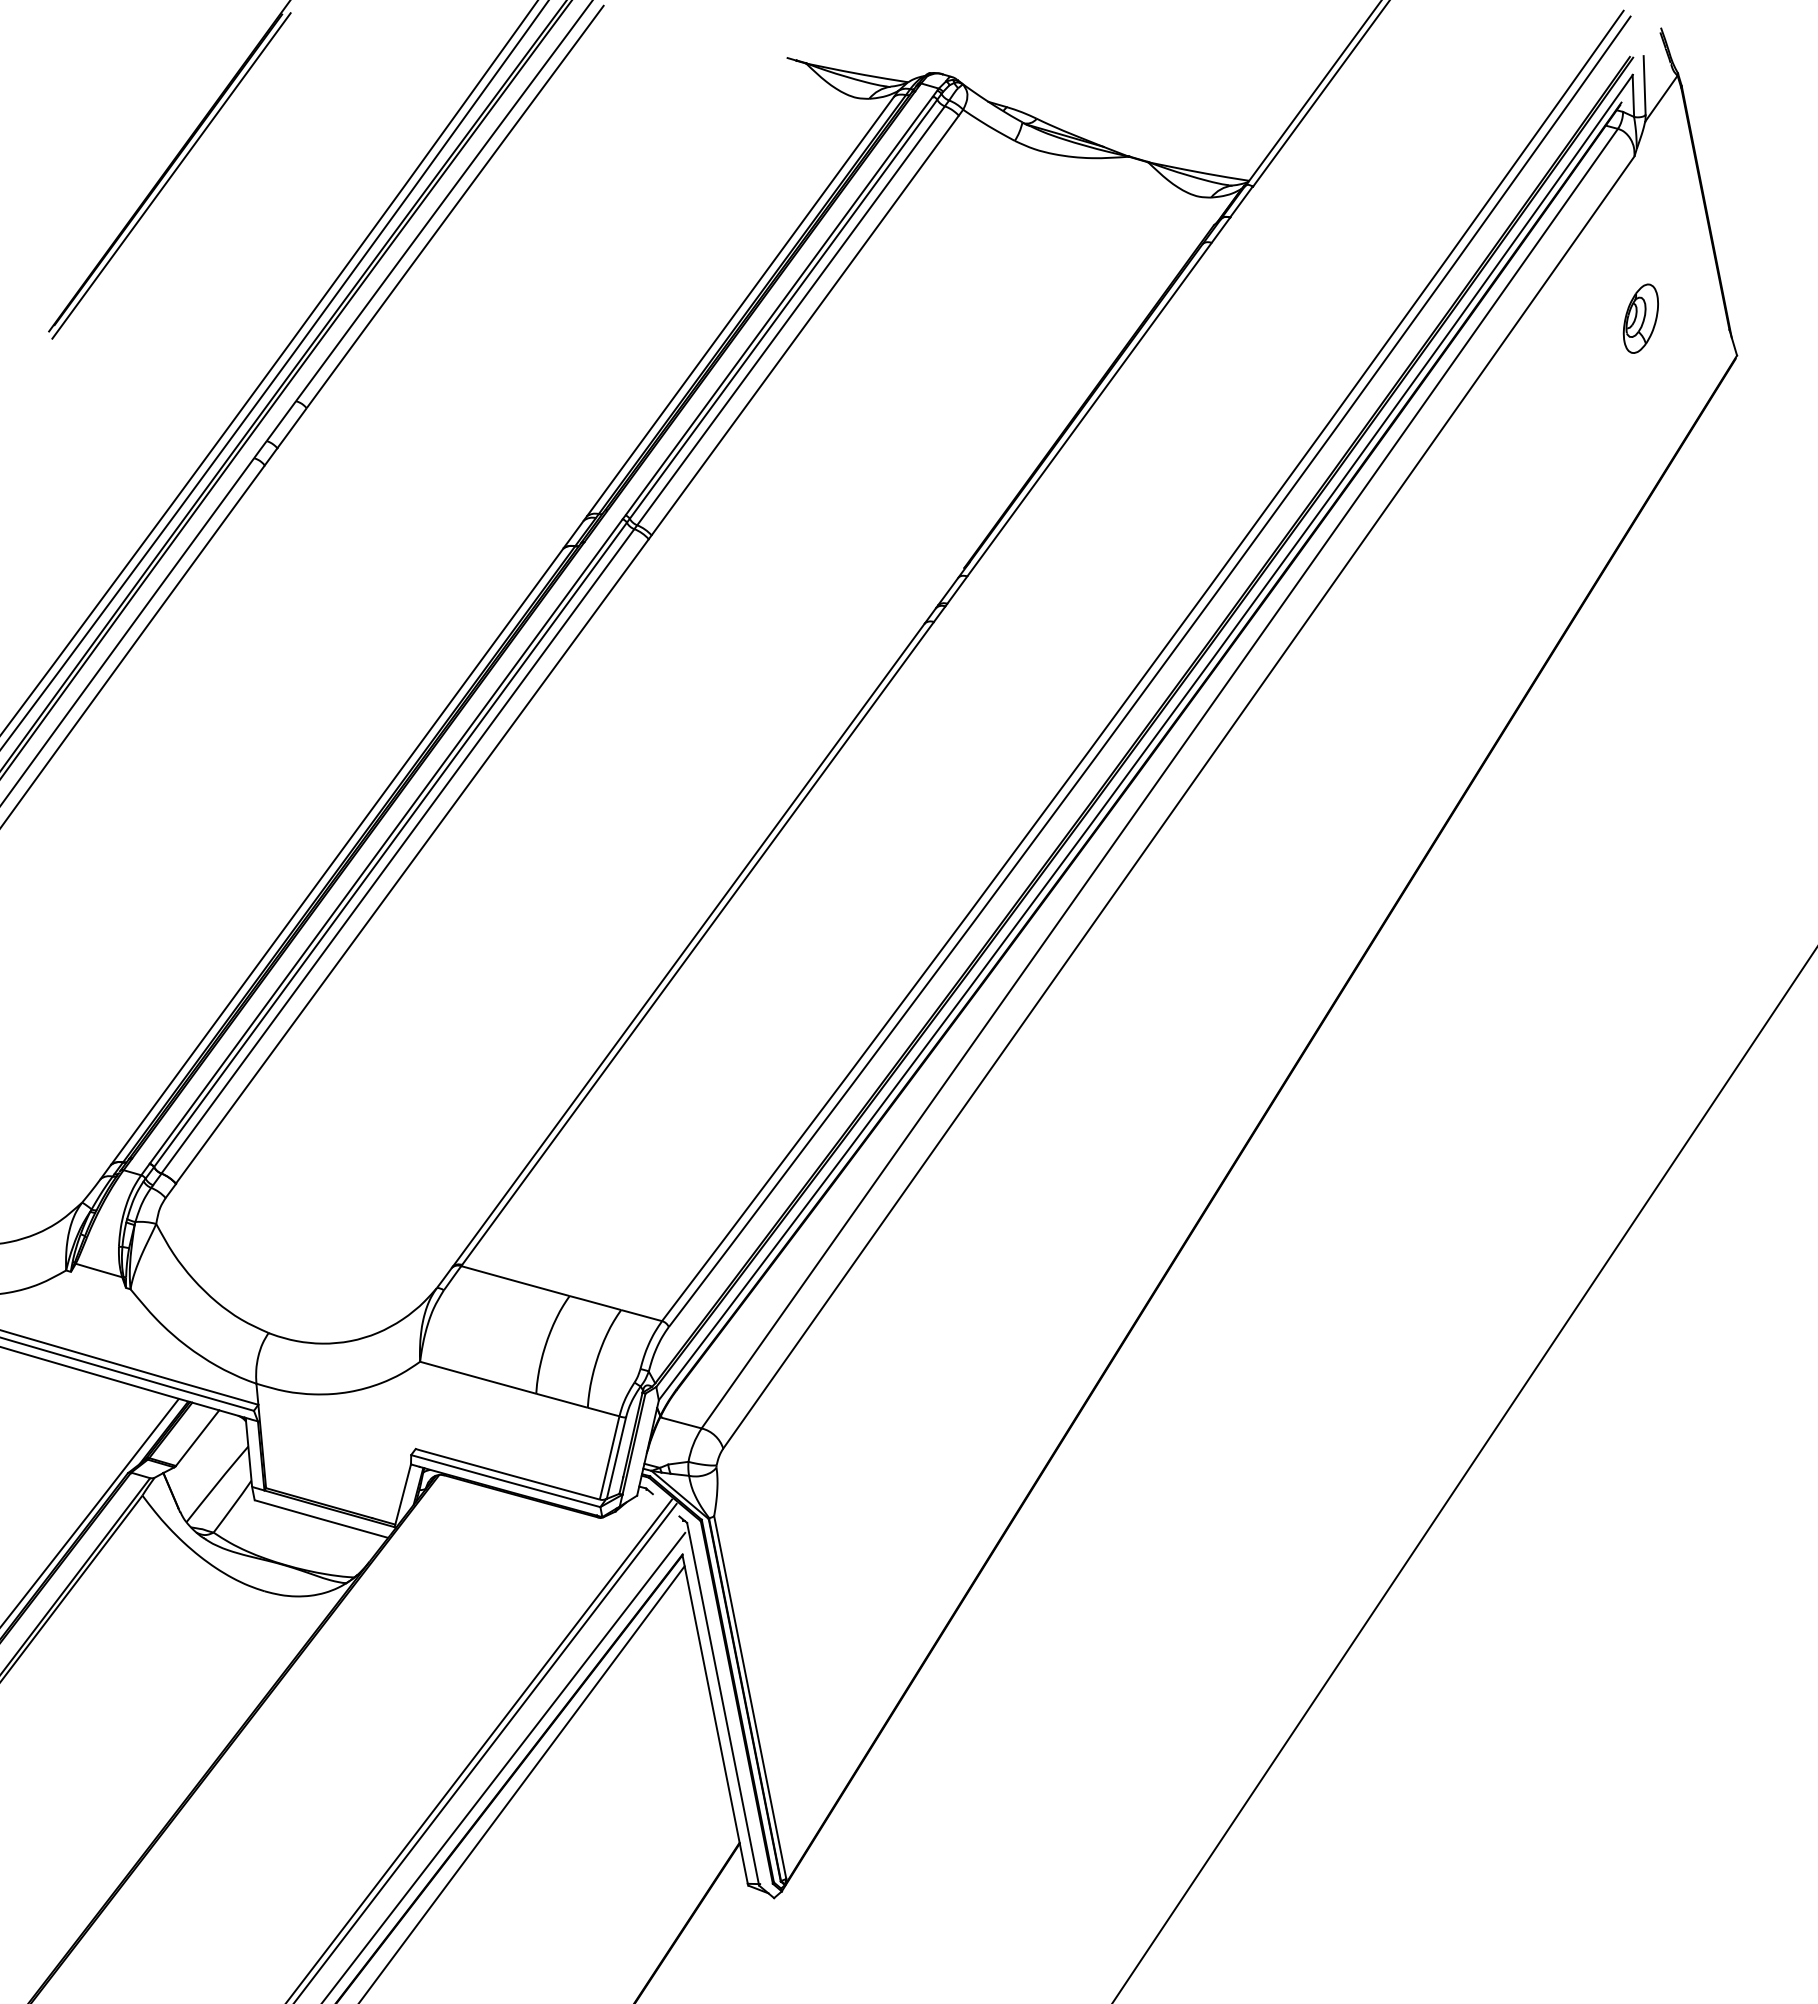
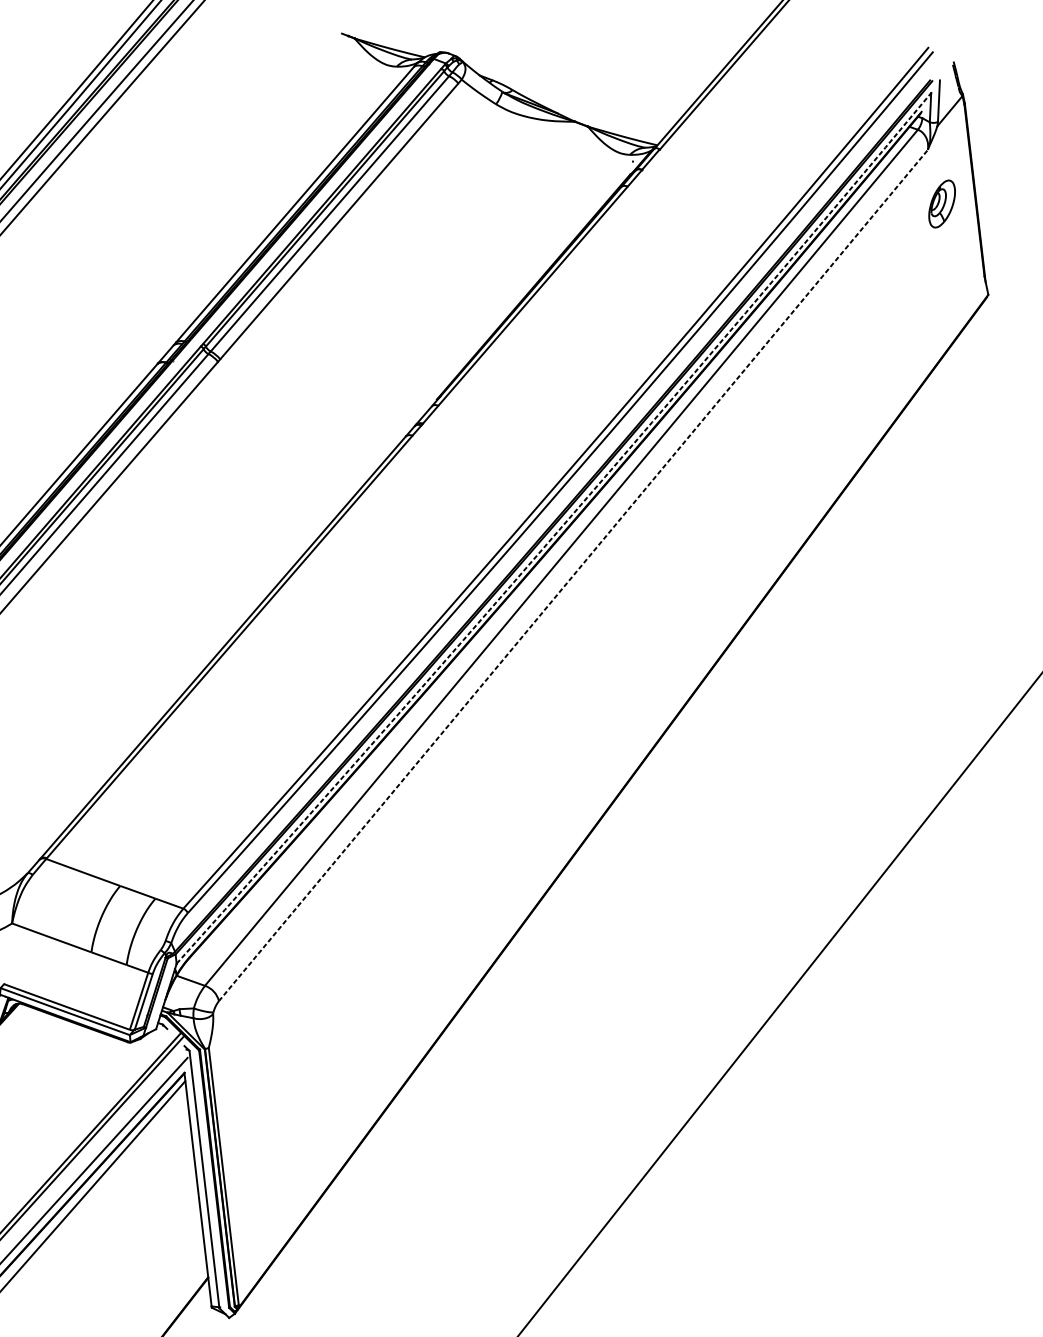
part: (1640, 318) -> (941, 203), moved
arc: (1152, 741) -> (558, 531), solid -> dashed
line: (1178, 802) -> (573, 575), solid -> dashed

